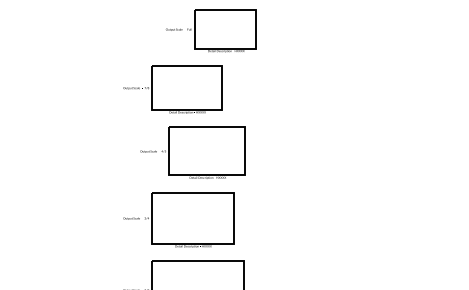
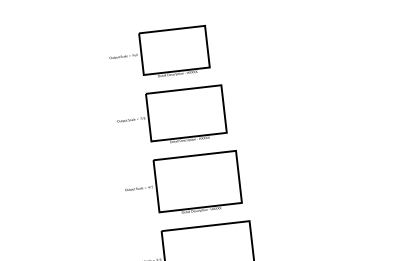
part: (210, 30) -> (158, 53), moved
part: (192, 152) -> (181, 184), moved

